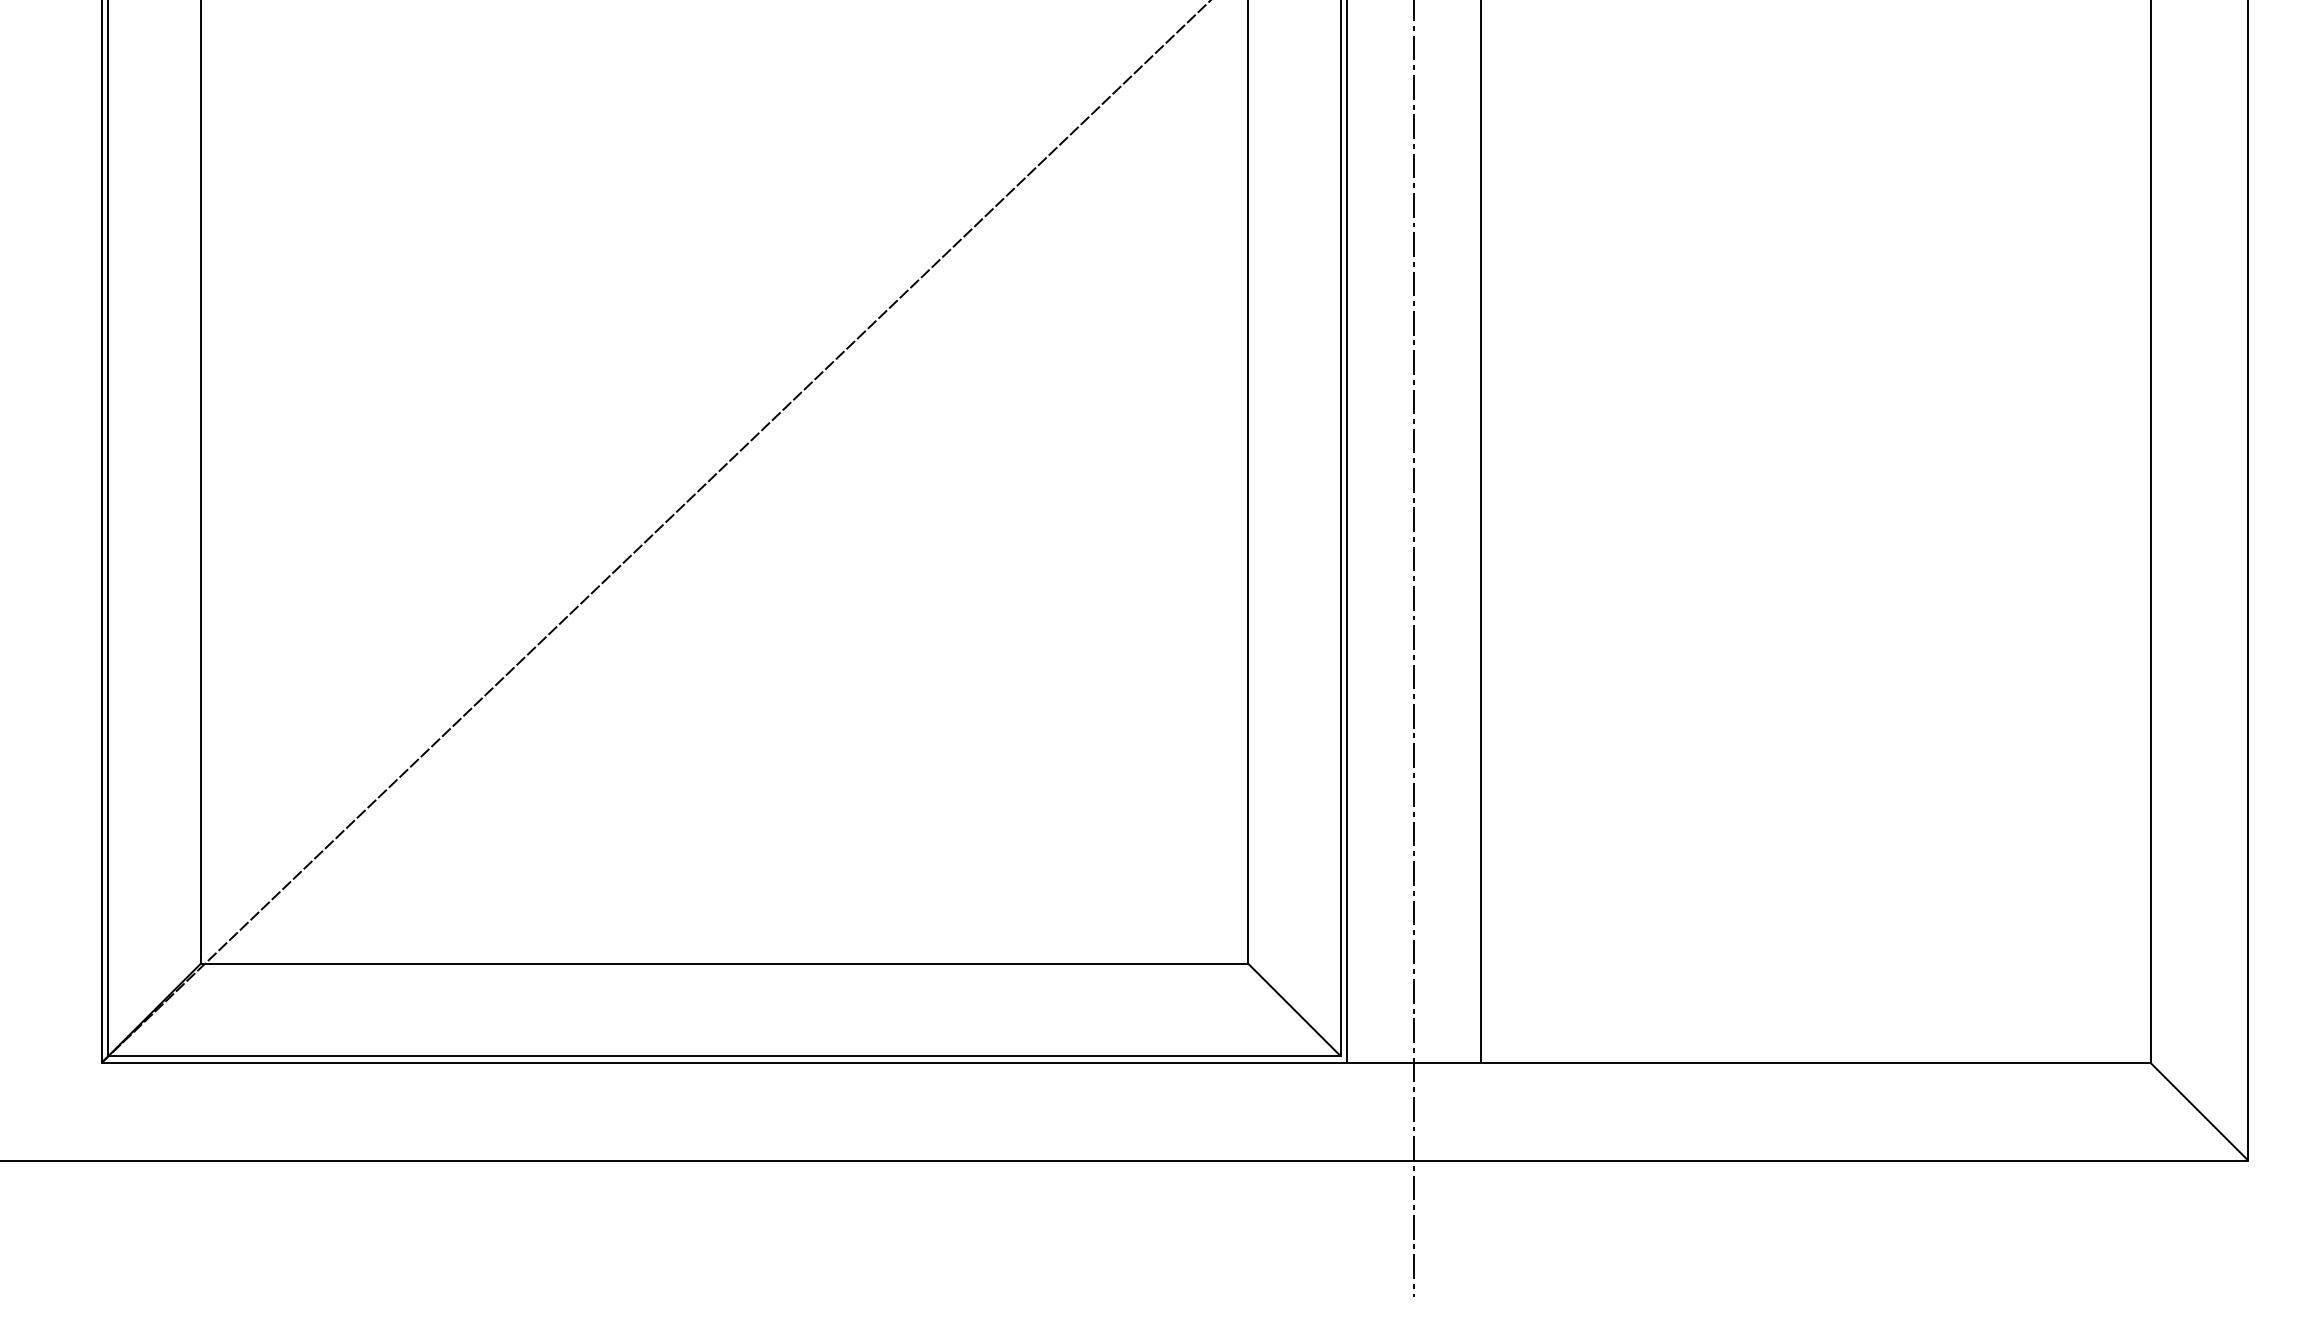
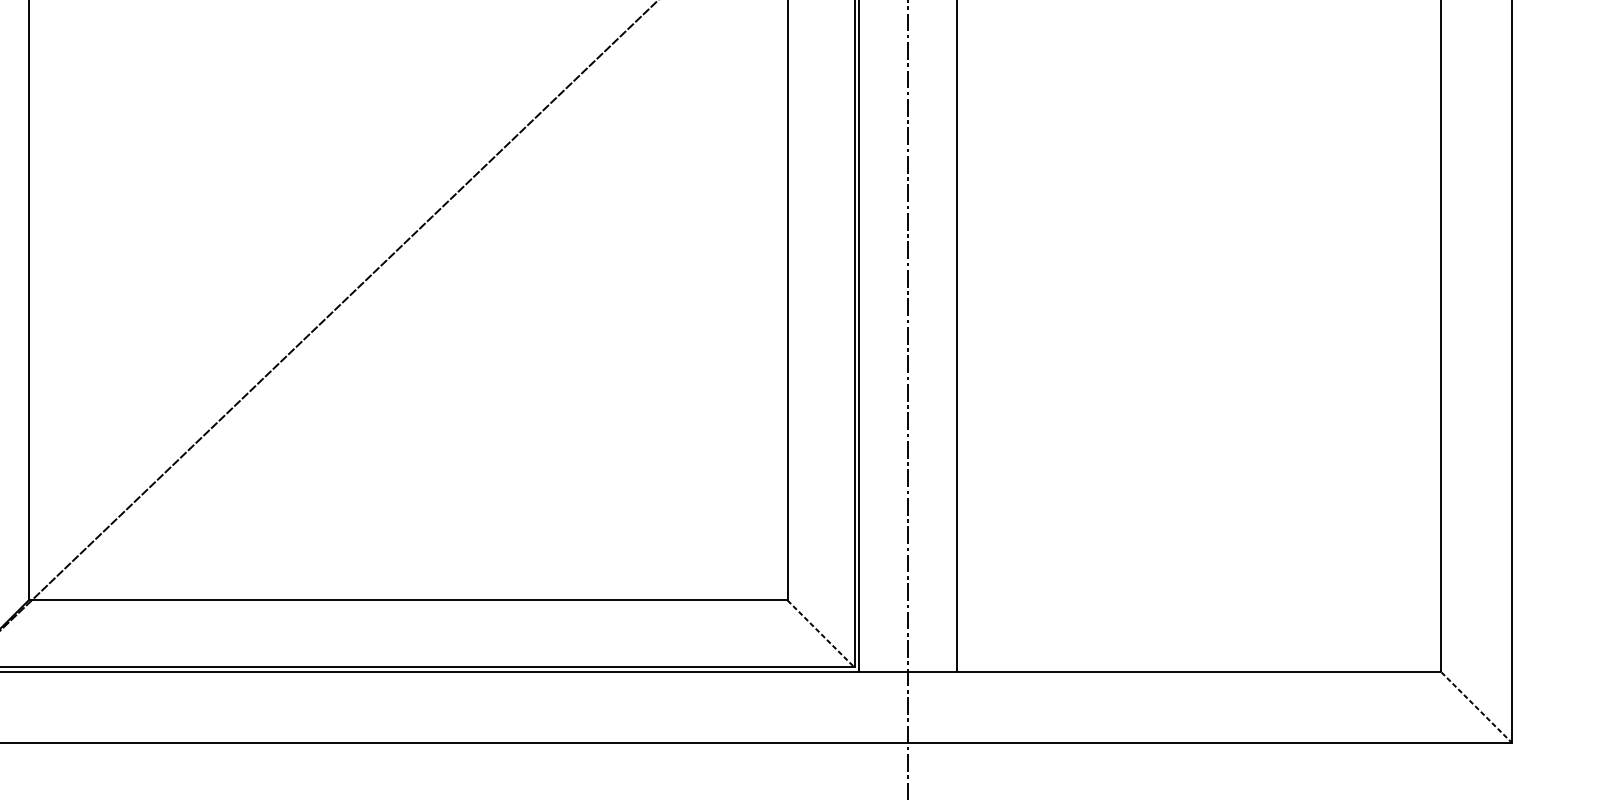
line: (1294, 1010) -> (821, 634), solid -> dashed
line: (2199, 1112) -> (1476, 708), solid -> dashed

